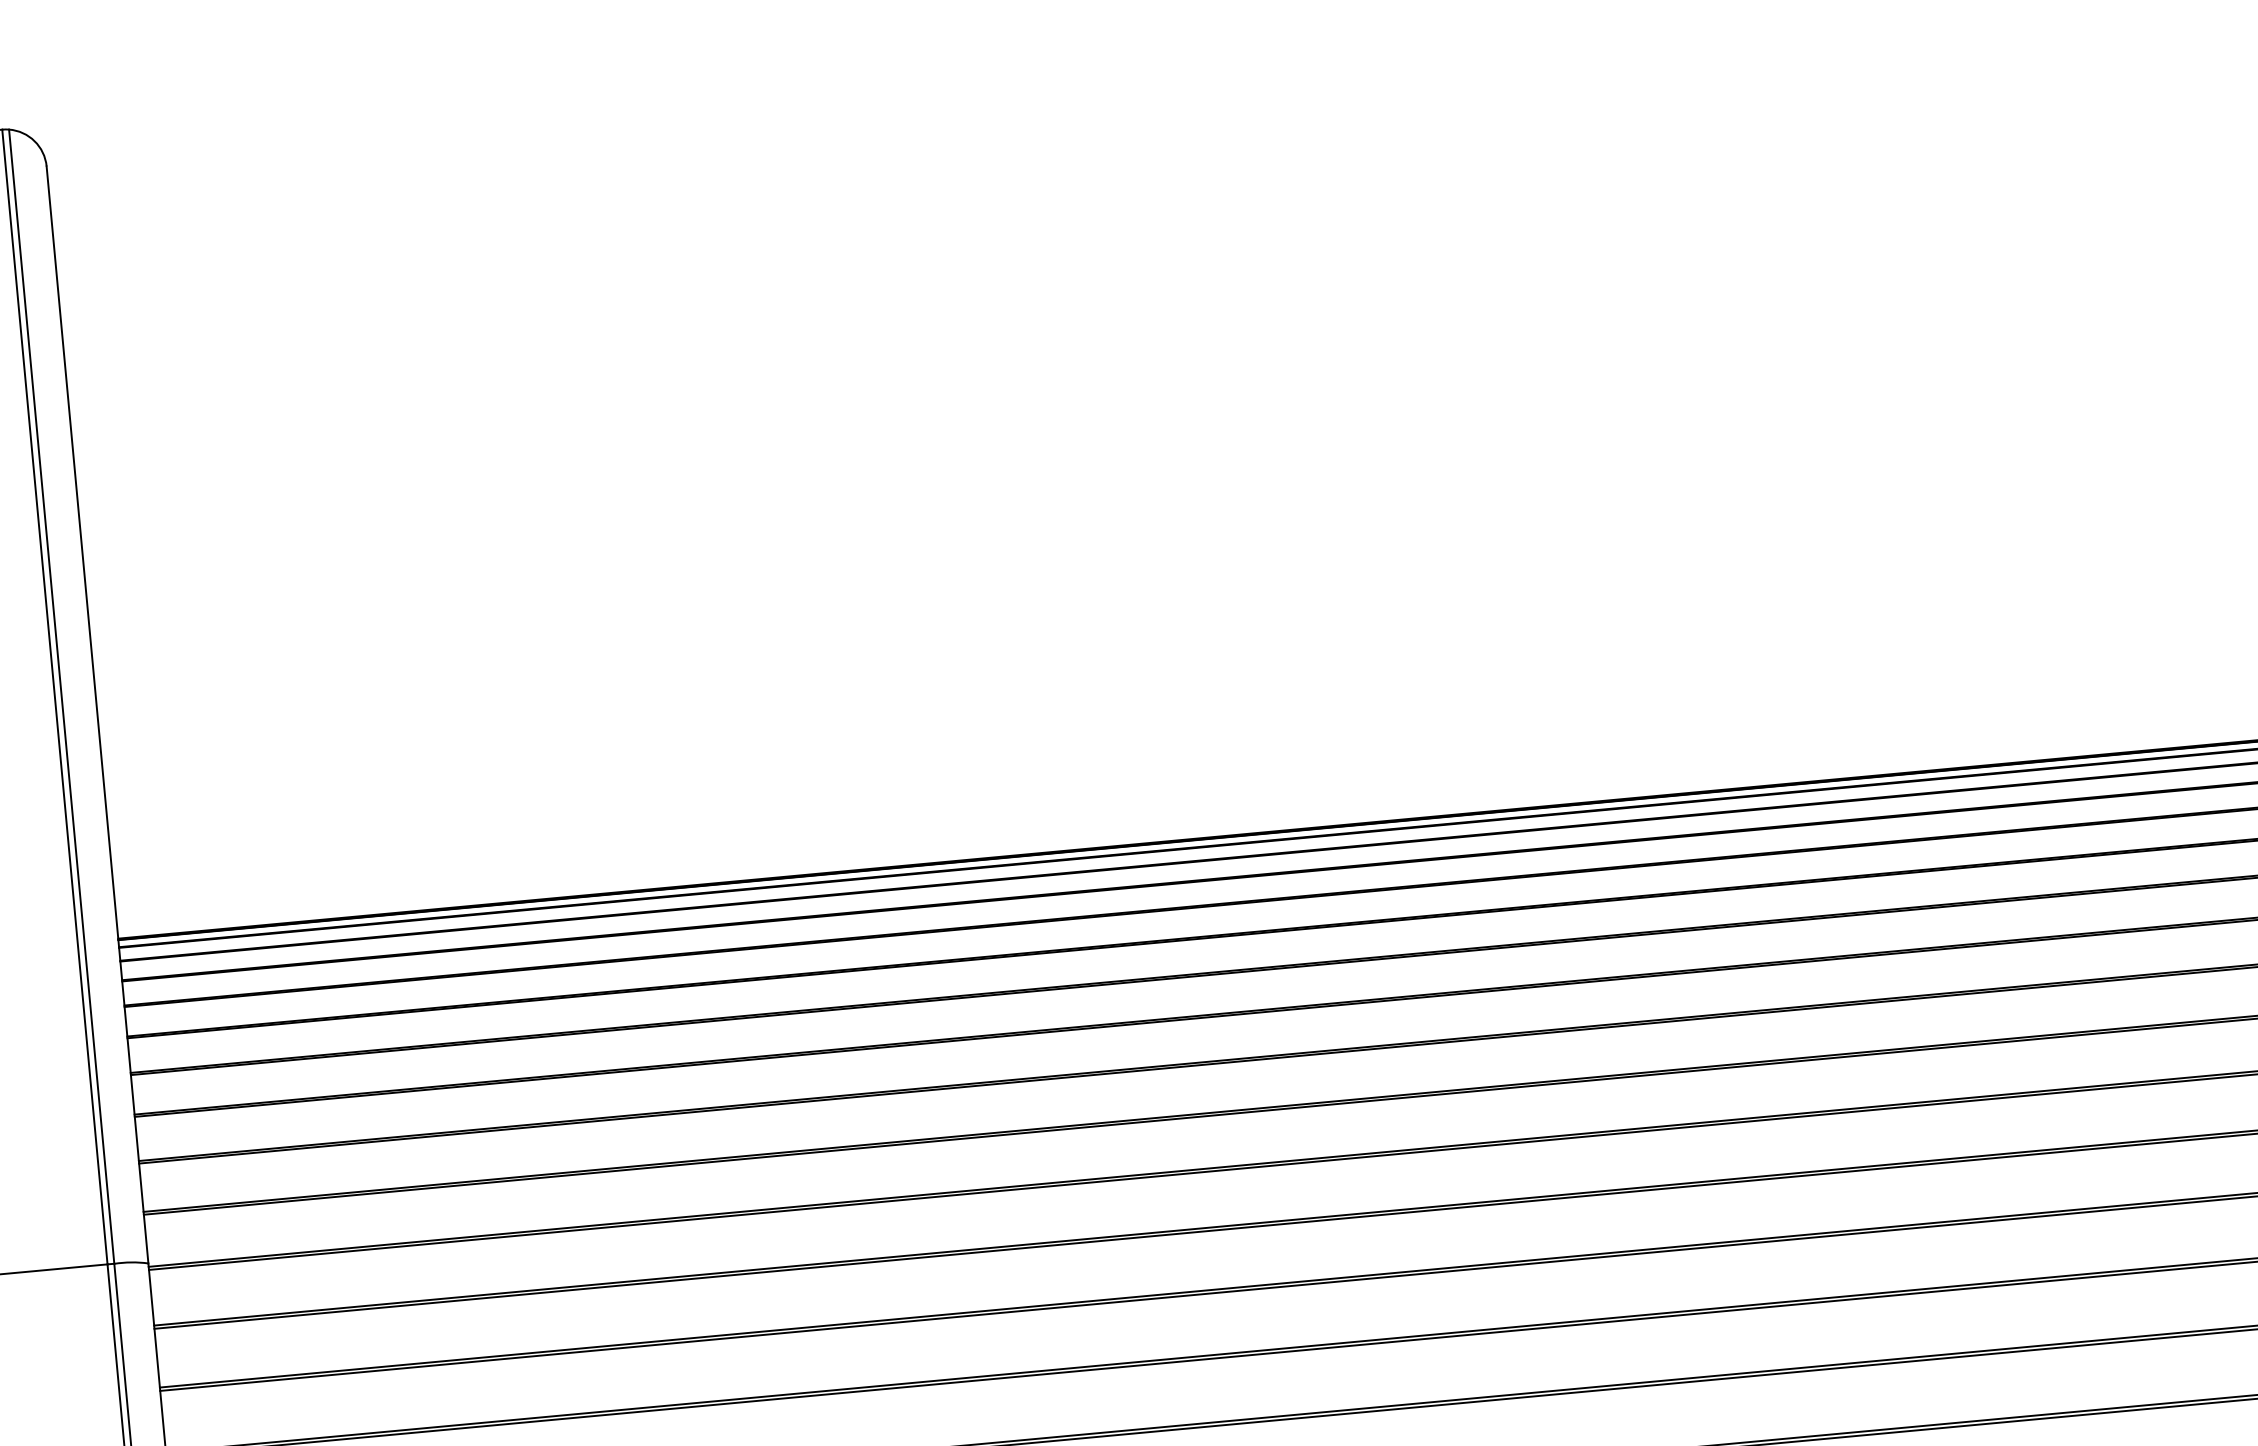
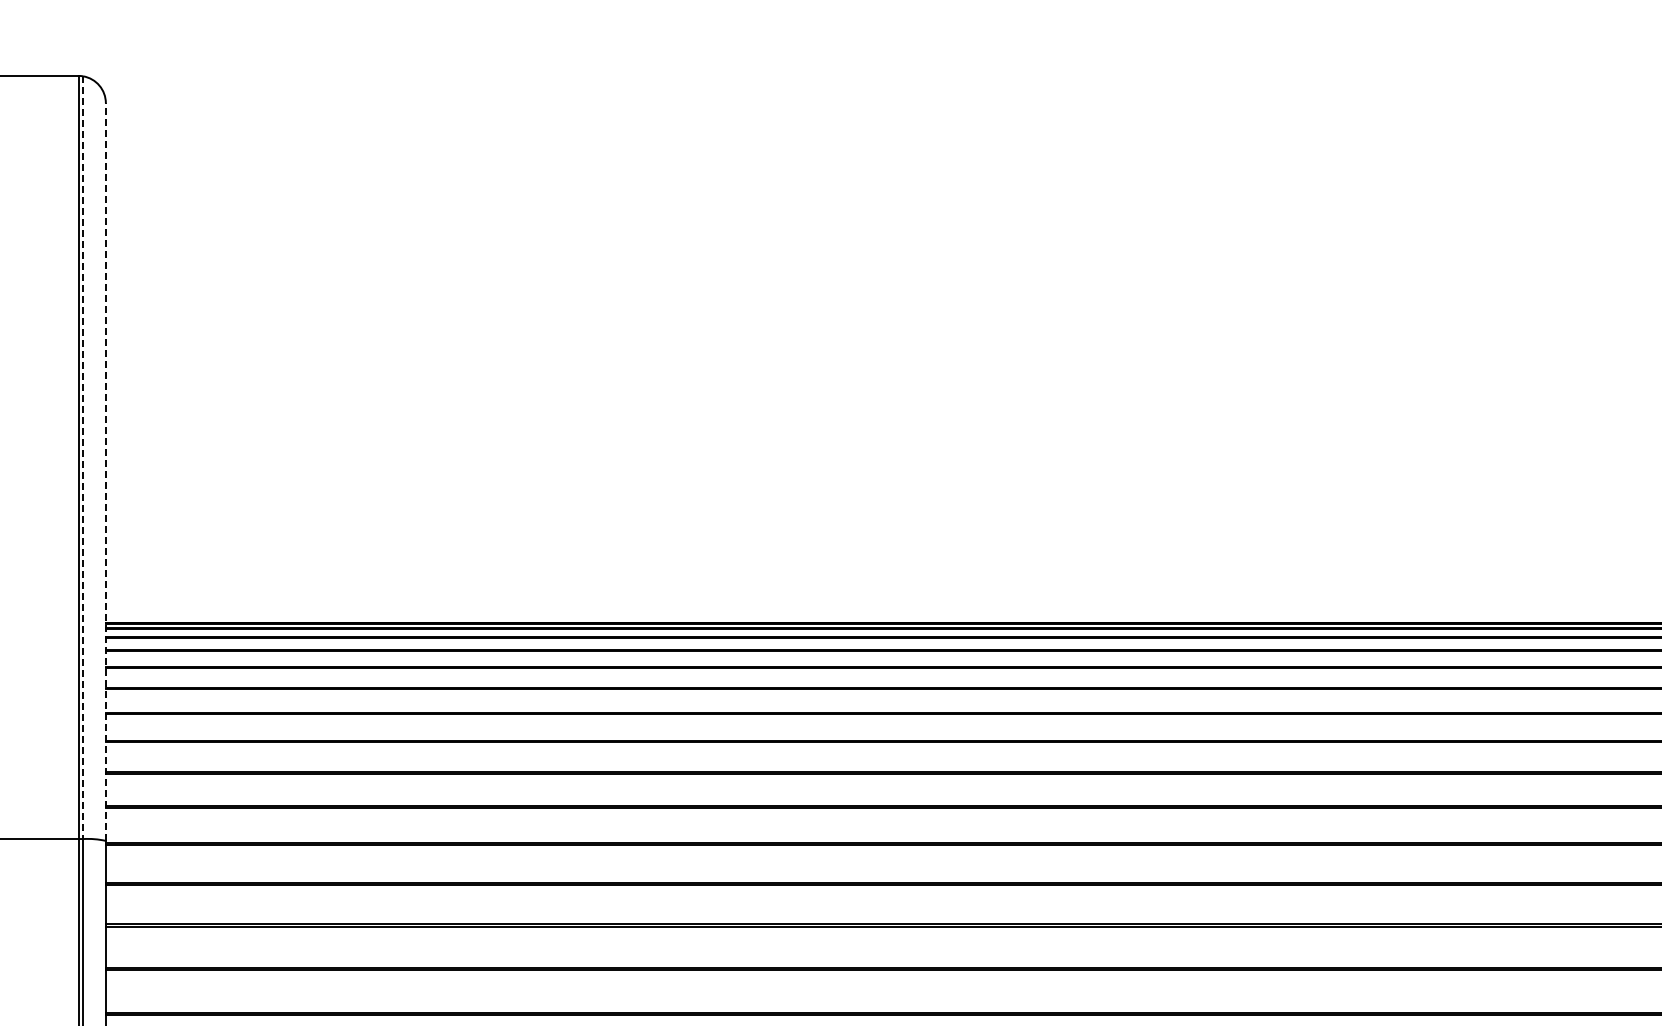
line: (62, 697) -> (83, 458), solid -> dashed
line: (97, 715) -> (105, 472), solid -> dashed

